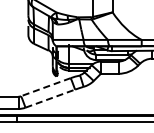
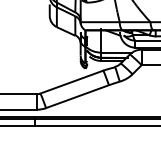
line: (45, 87) -> (71, 82), dashed -> solid
line: (50, 98) -> (77, 96), dashed -> solid

